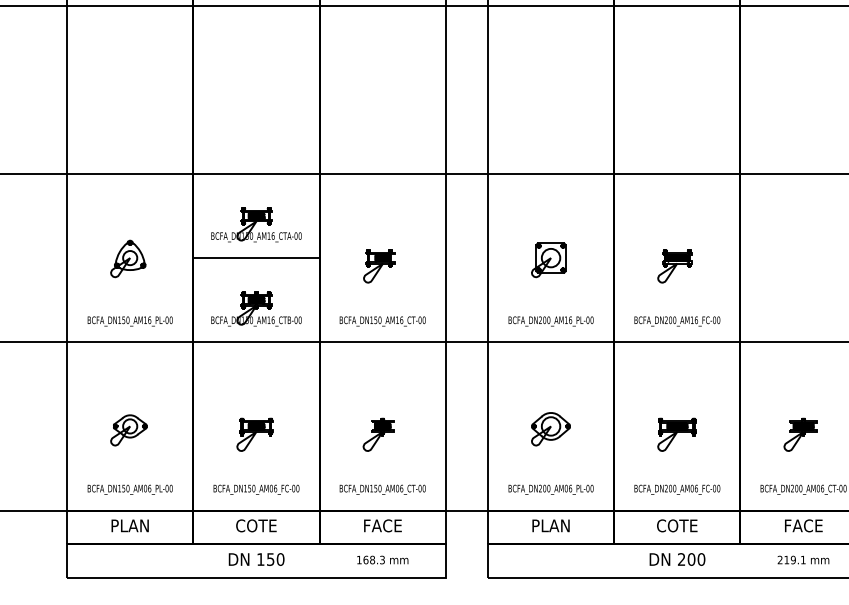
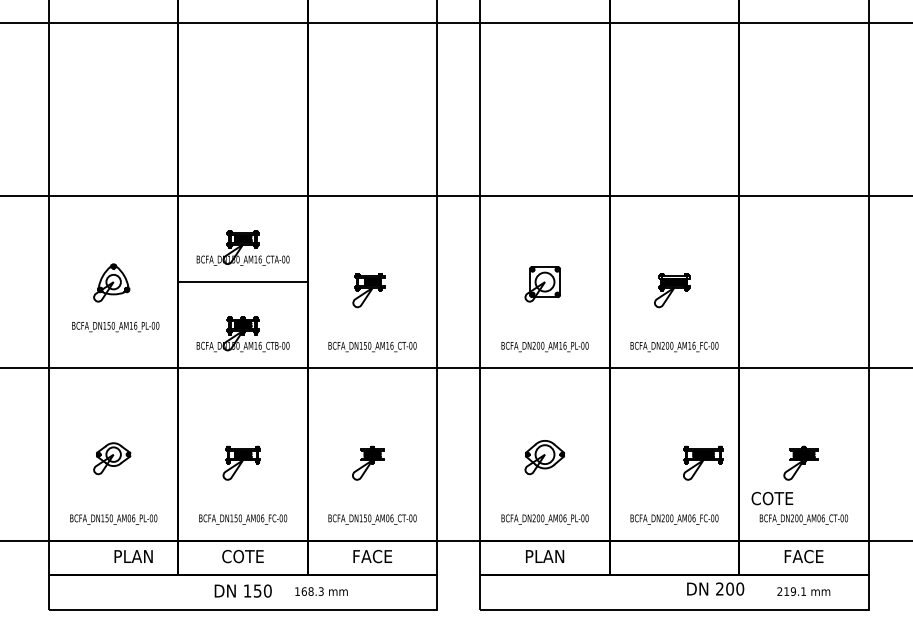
text: (130, 320) -> (115, 326), moved
part: (677, 434) -> (703, 462), moved
text: (130, 525) -> (133, 556), moved
text: (677, 525) -> (772, 498), moved
text: (677, 558) -> (715, 588), moved
text: (382, 559) -> (321, 591), moved

